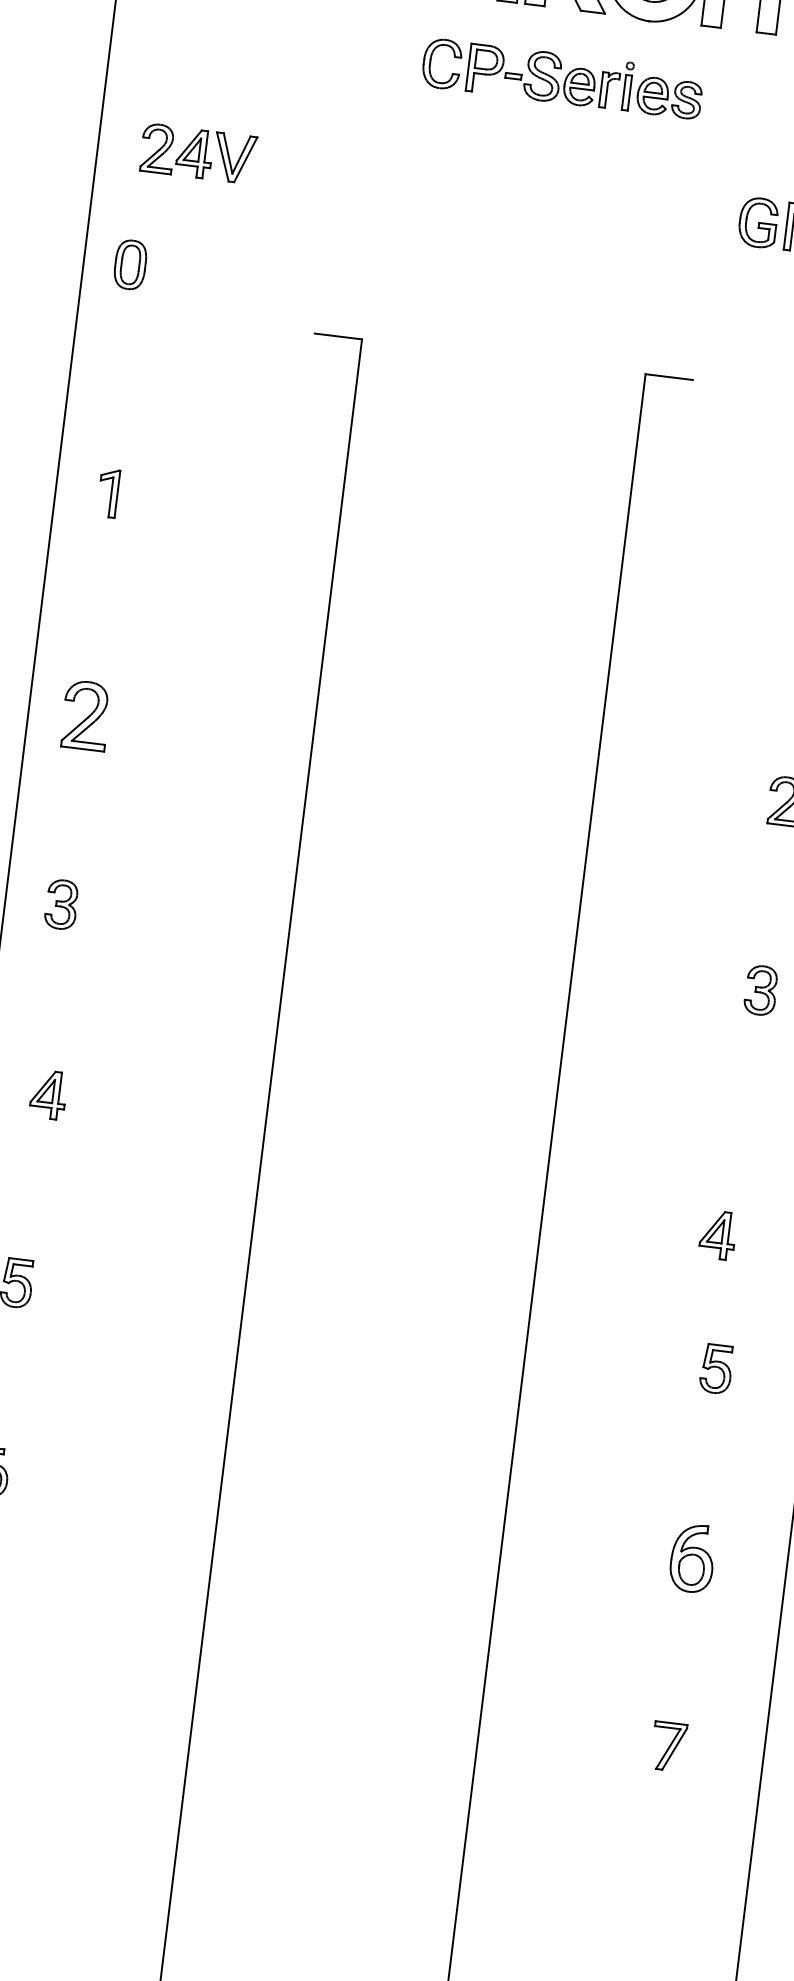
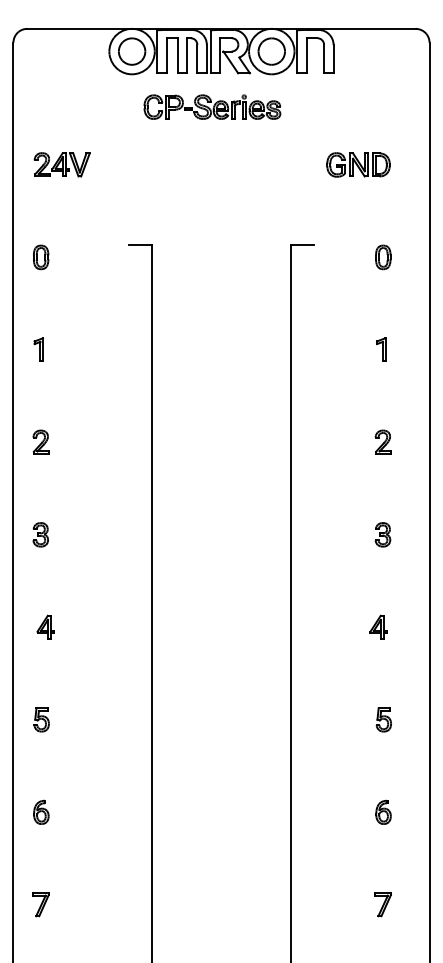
part: (563, 77) -> (212, 106), moved
part: (131, 265) -> (41, 257), moved
part: (107, 492) -> (38, 349), moved
part: (84, 713) -> (40, 441), size x0.71
part: (717, 1233) -> (378, 626), moved
part: (692, 1556) -> (383, 811), size x0.71

